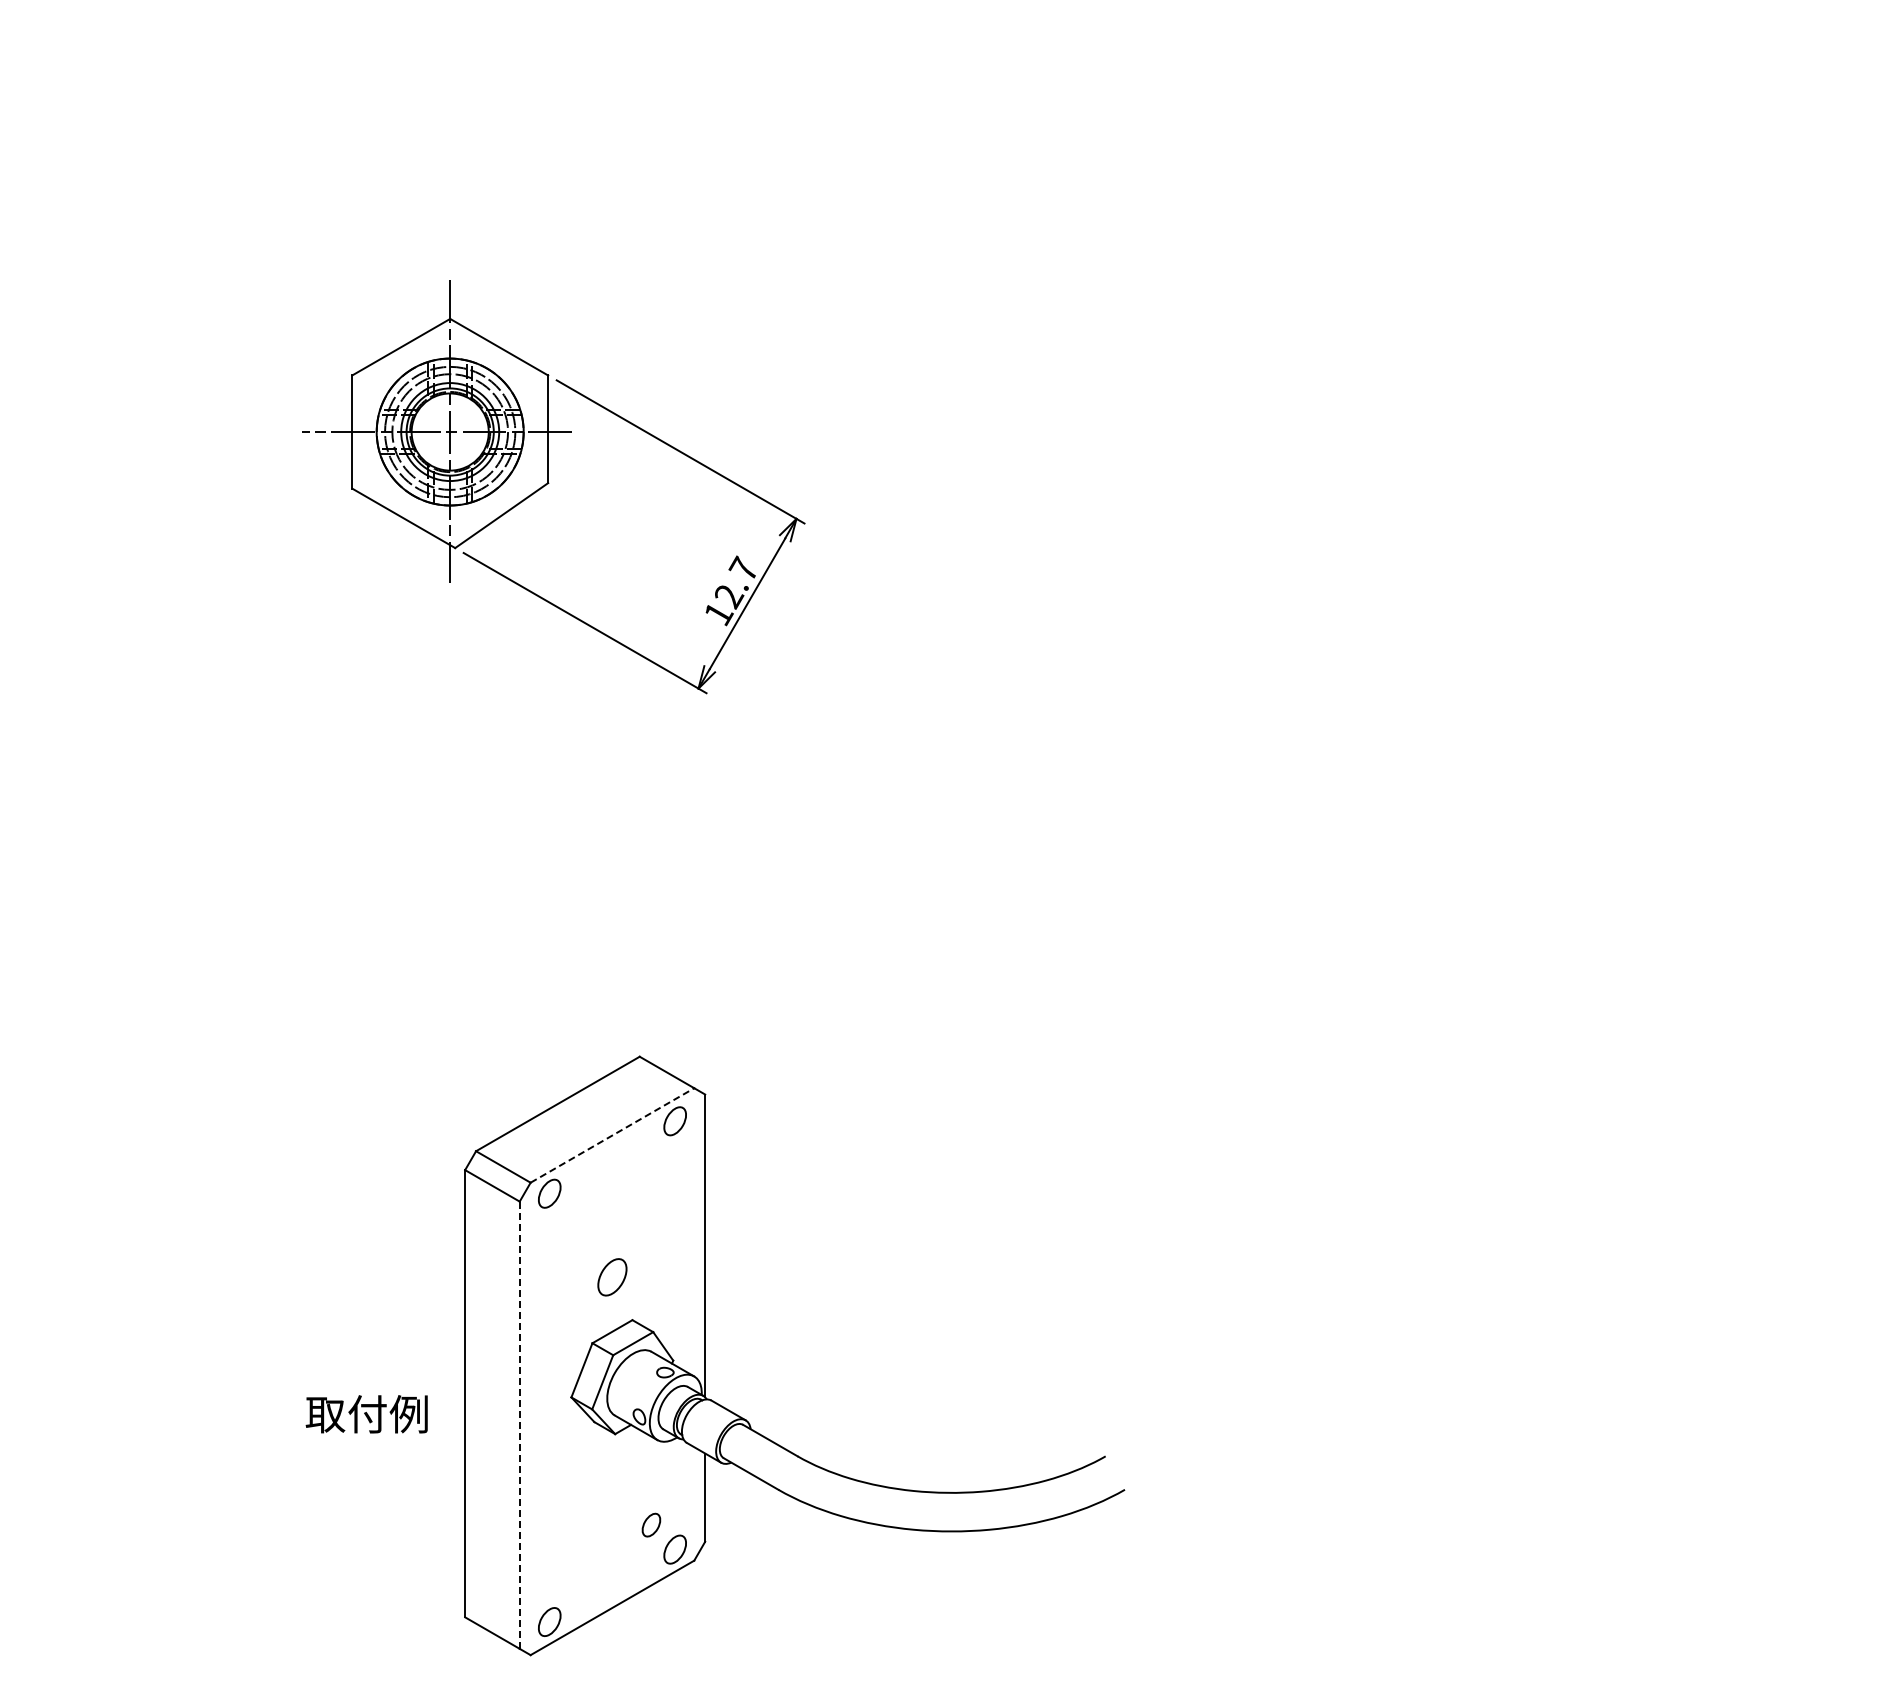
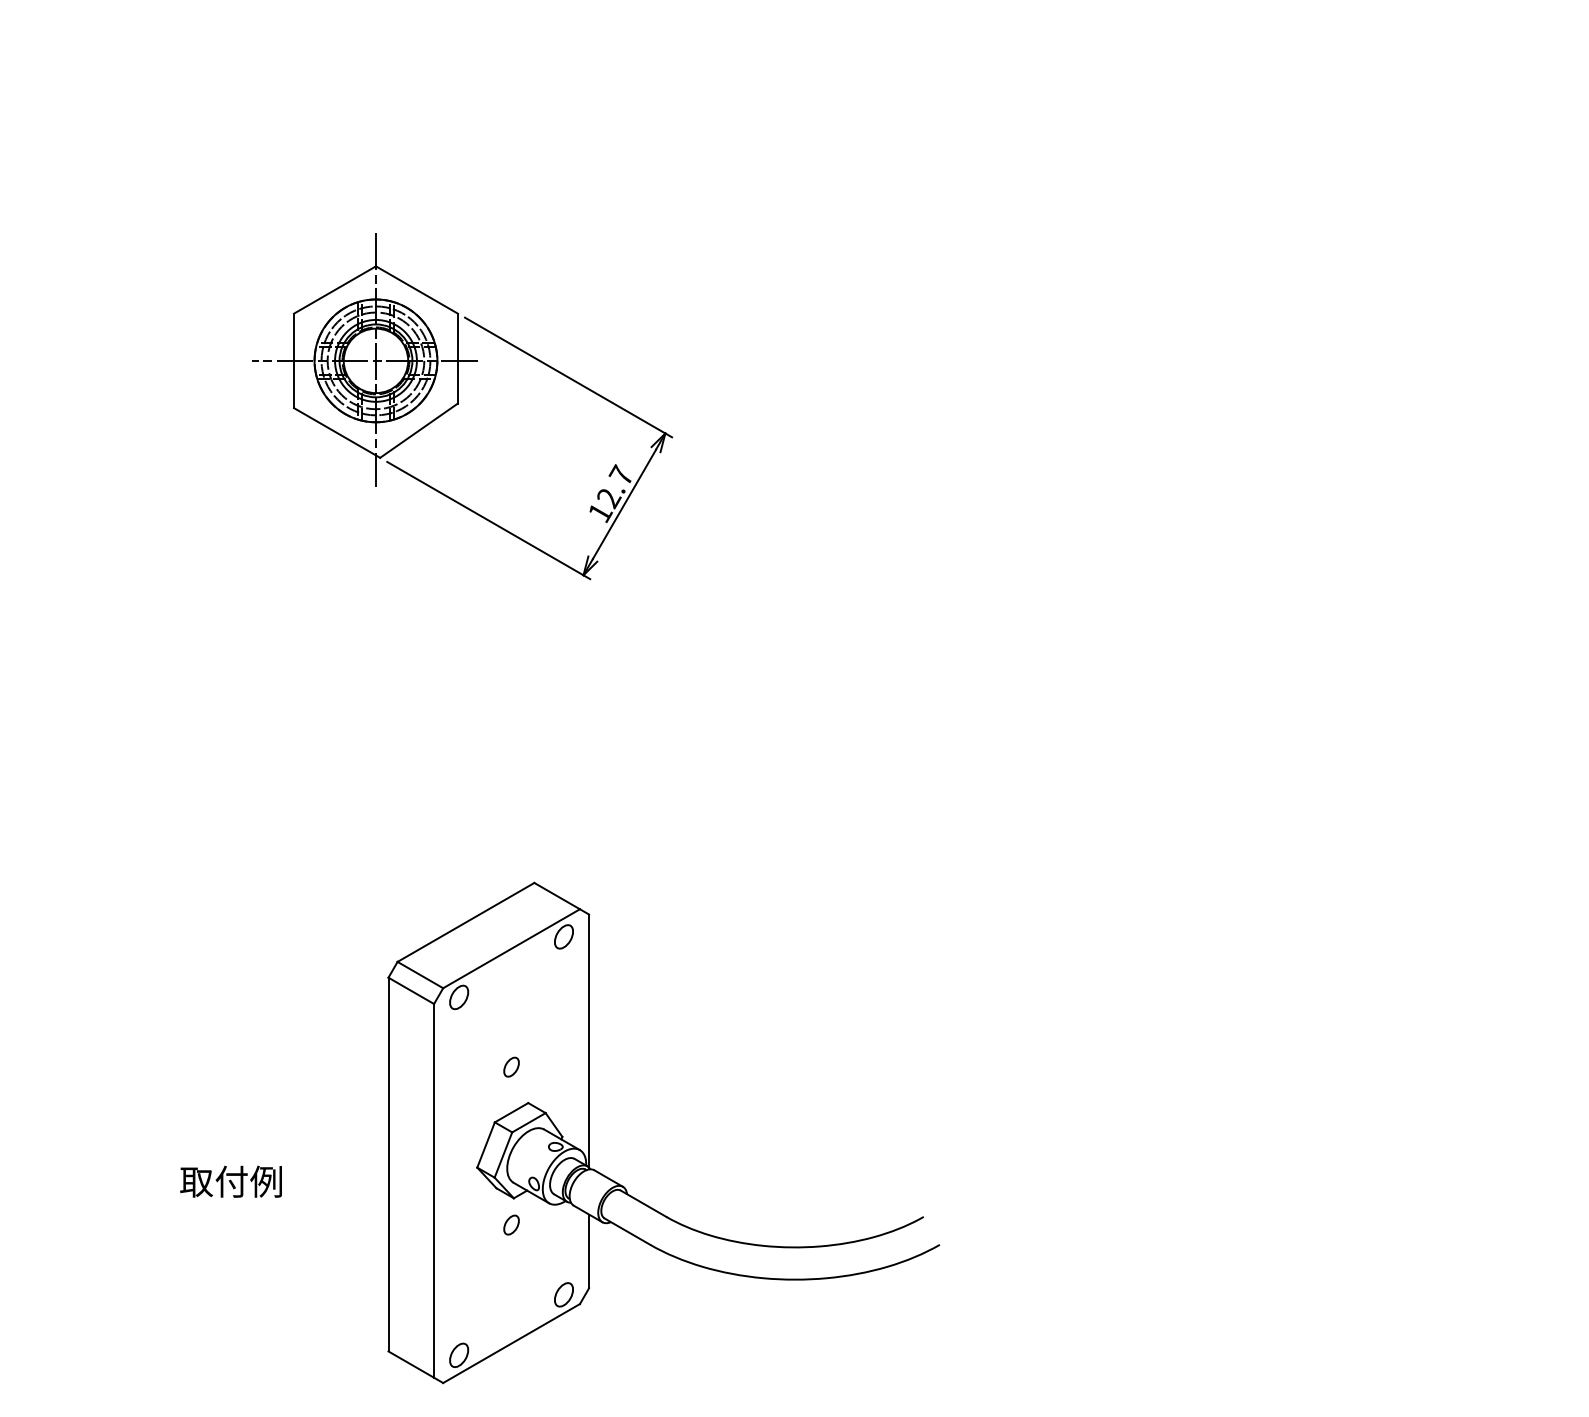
line: (612, 1135) -> (511, 948), dashed -> solid
part: (612, 1276) -> (511, 1066), size x0.62
text: (366, 1414) -> (230, 1181), moved
line: (519, 1425) -> (433, 1191), dashed -> solid
part: (651, 1524) -> (511, 1224), moved

